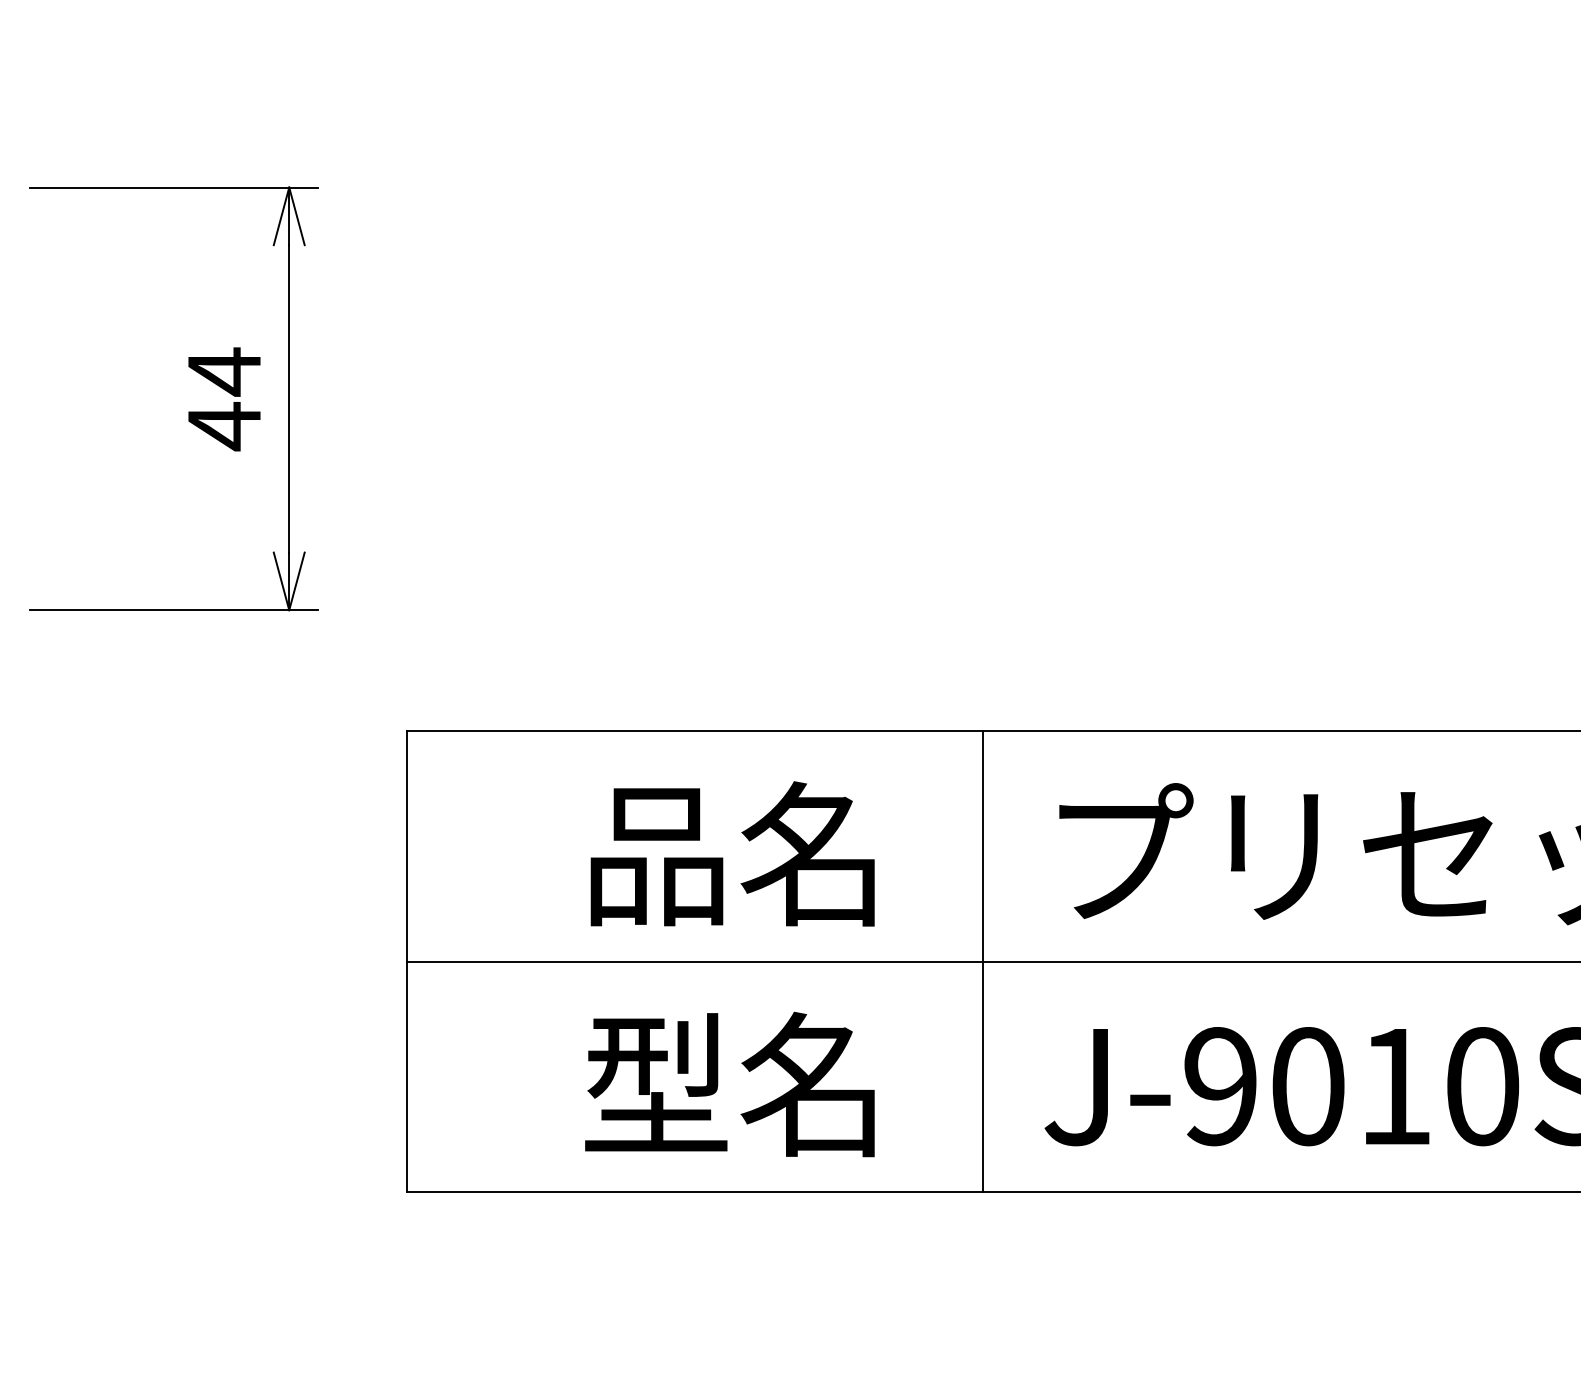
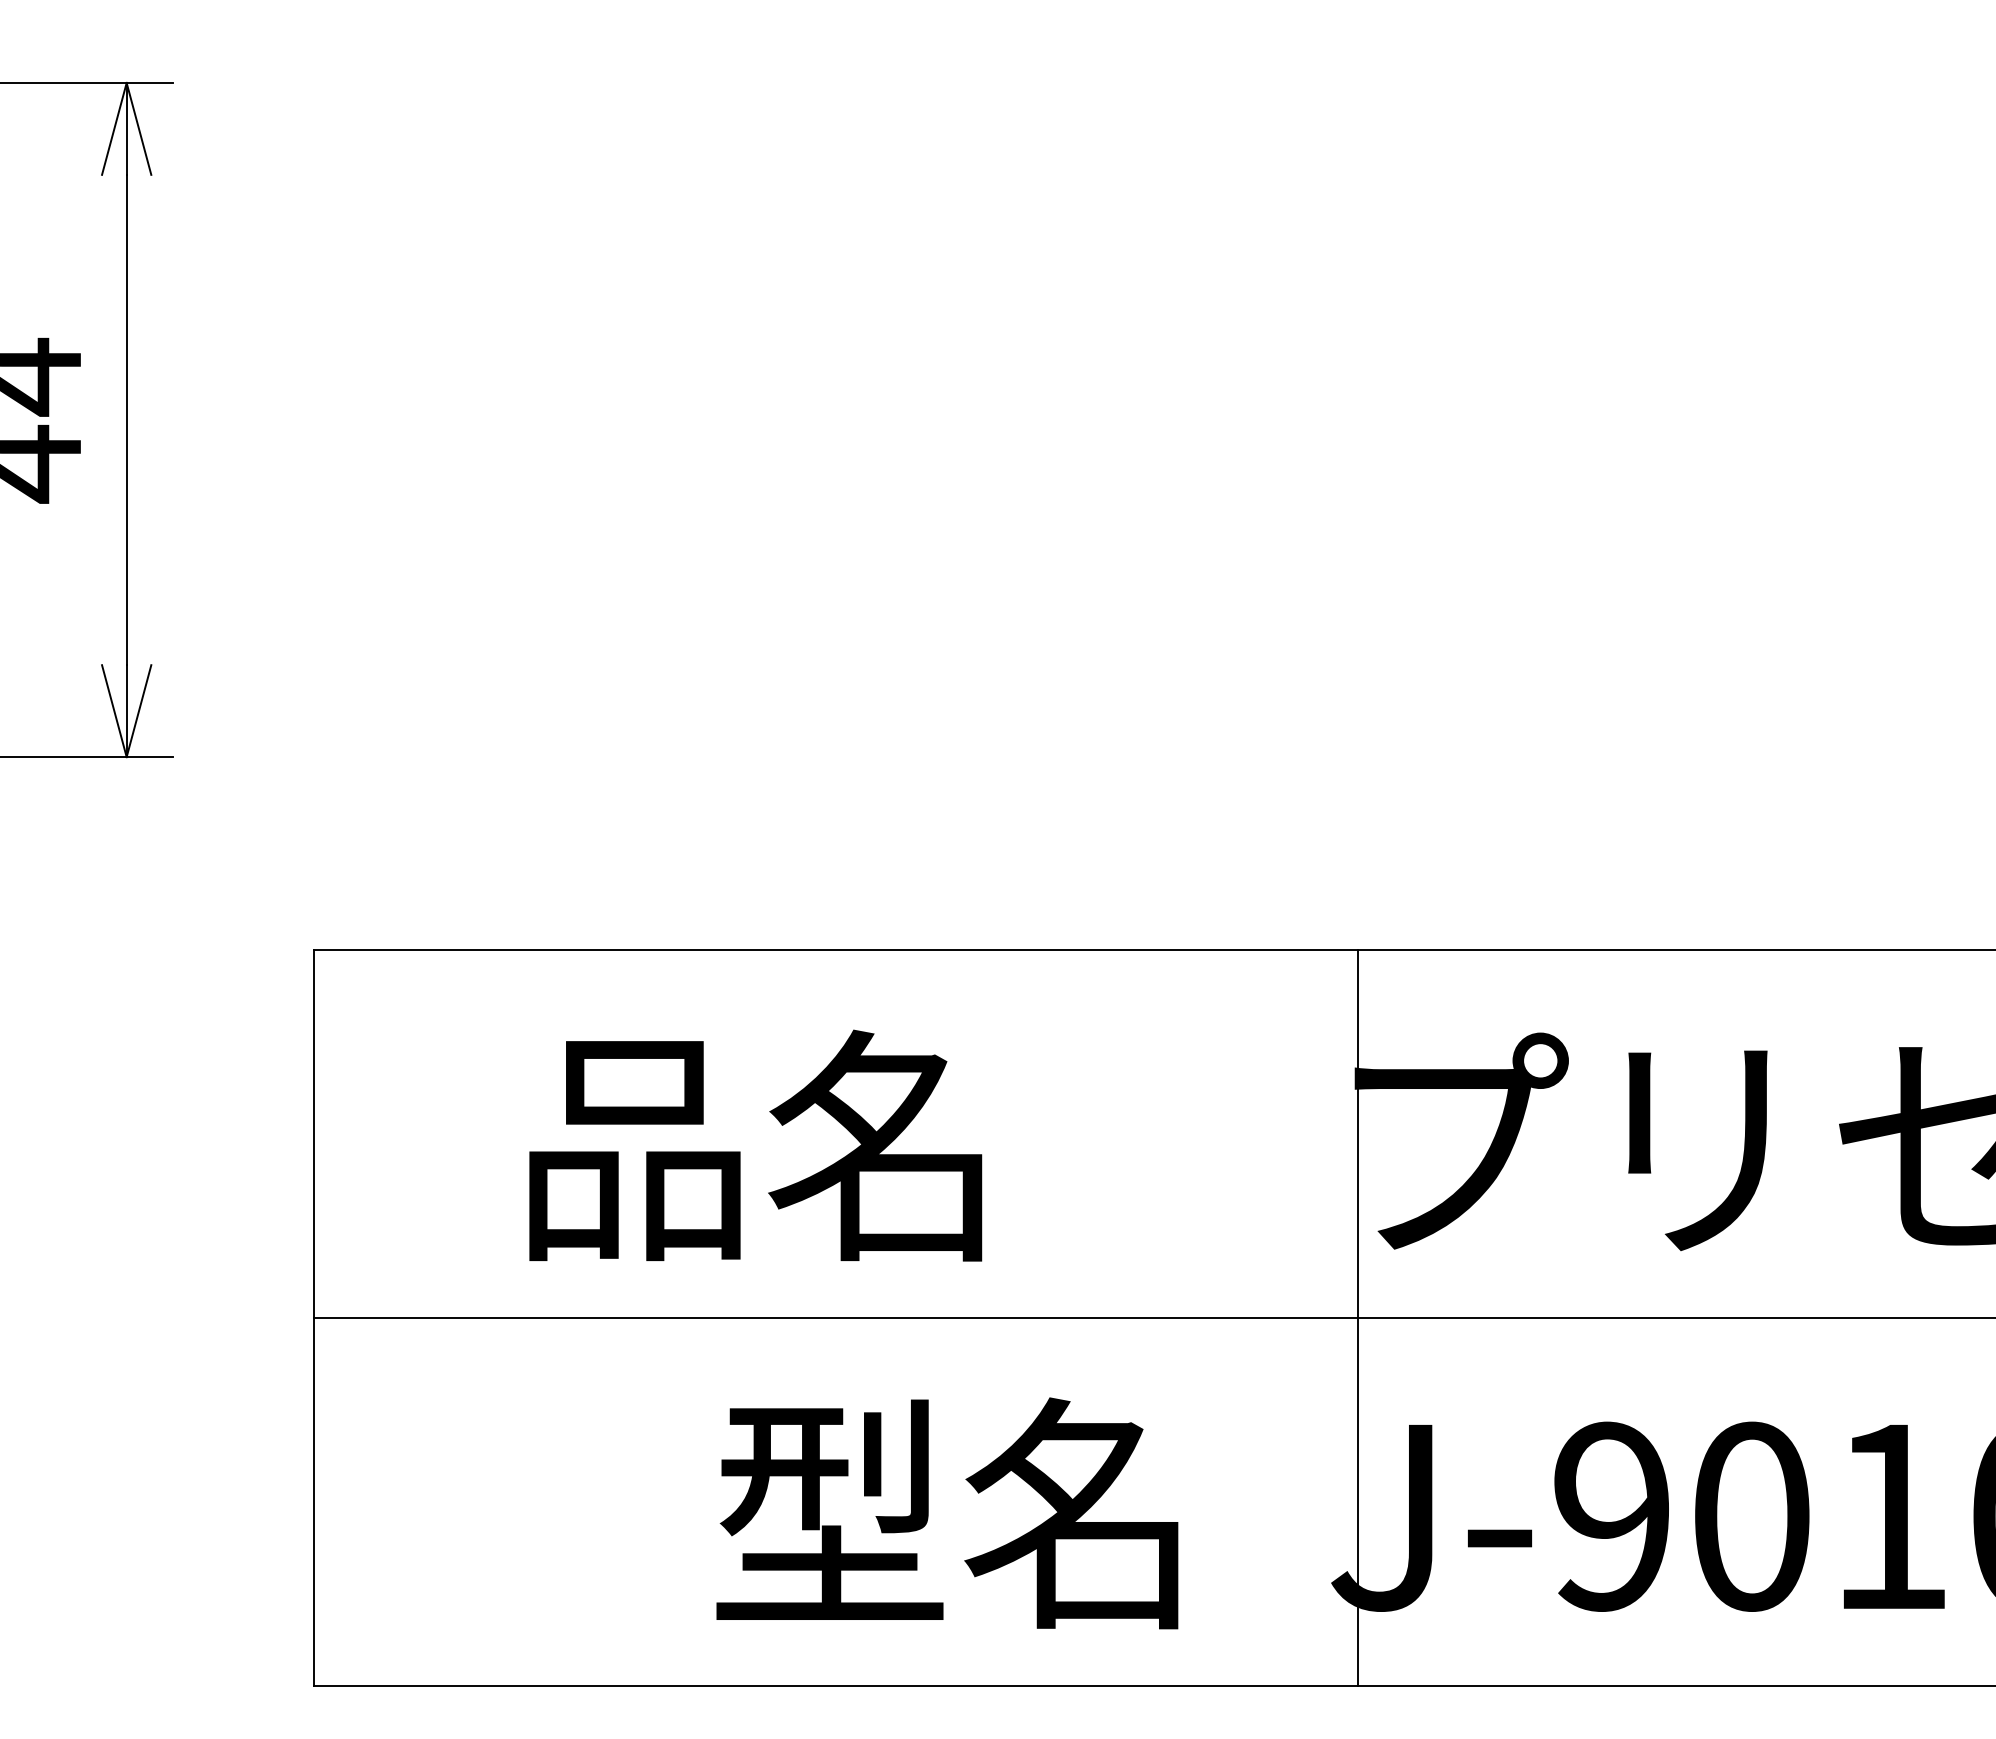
text: (732, 853) -> (755, 1145), moved
line: (983, 961) -> (1358, 1317), moved
text: (729, 1084) -> (946, 1513), moved

